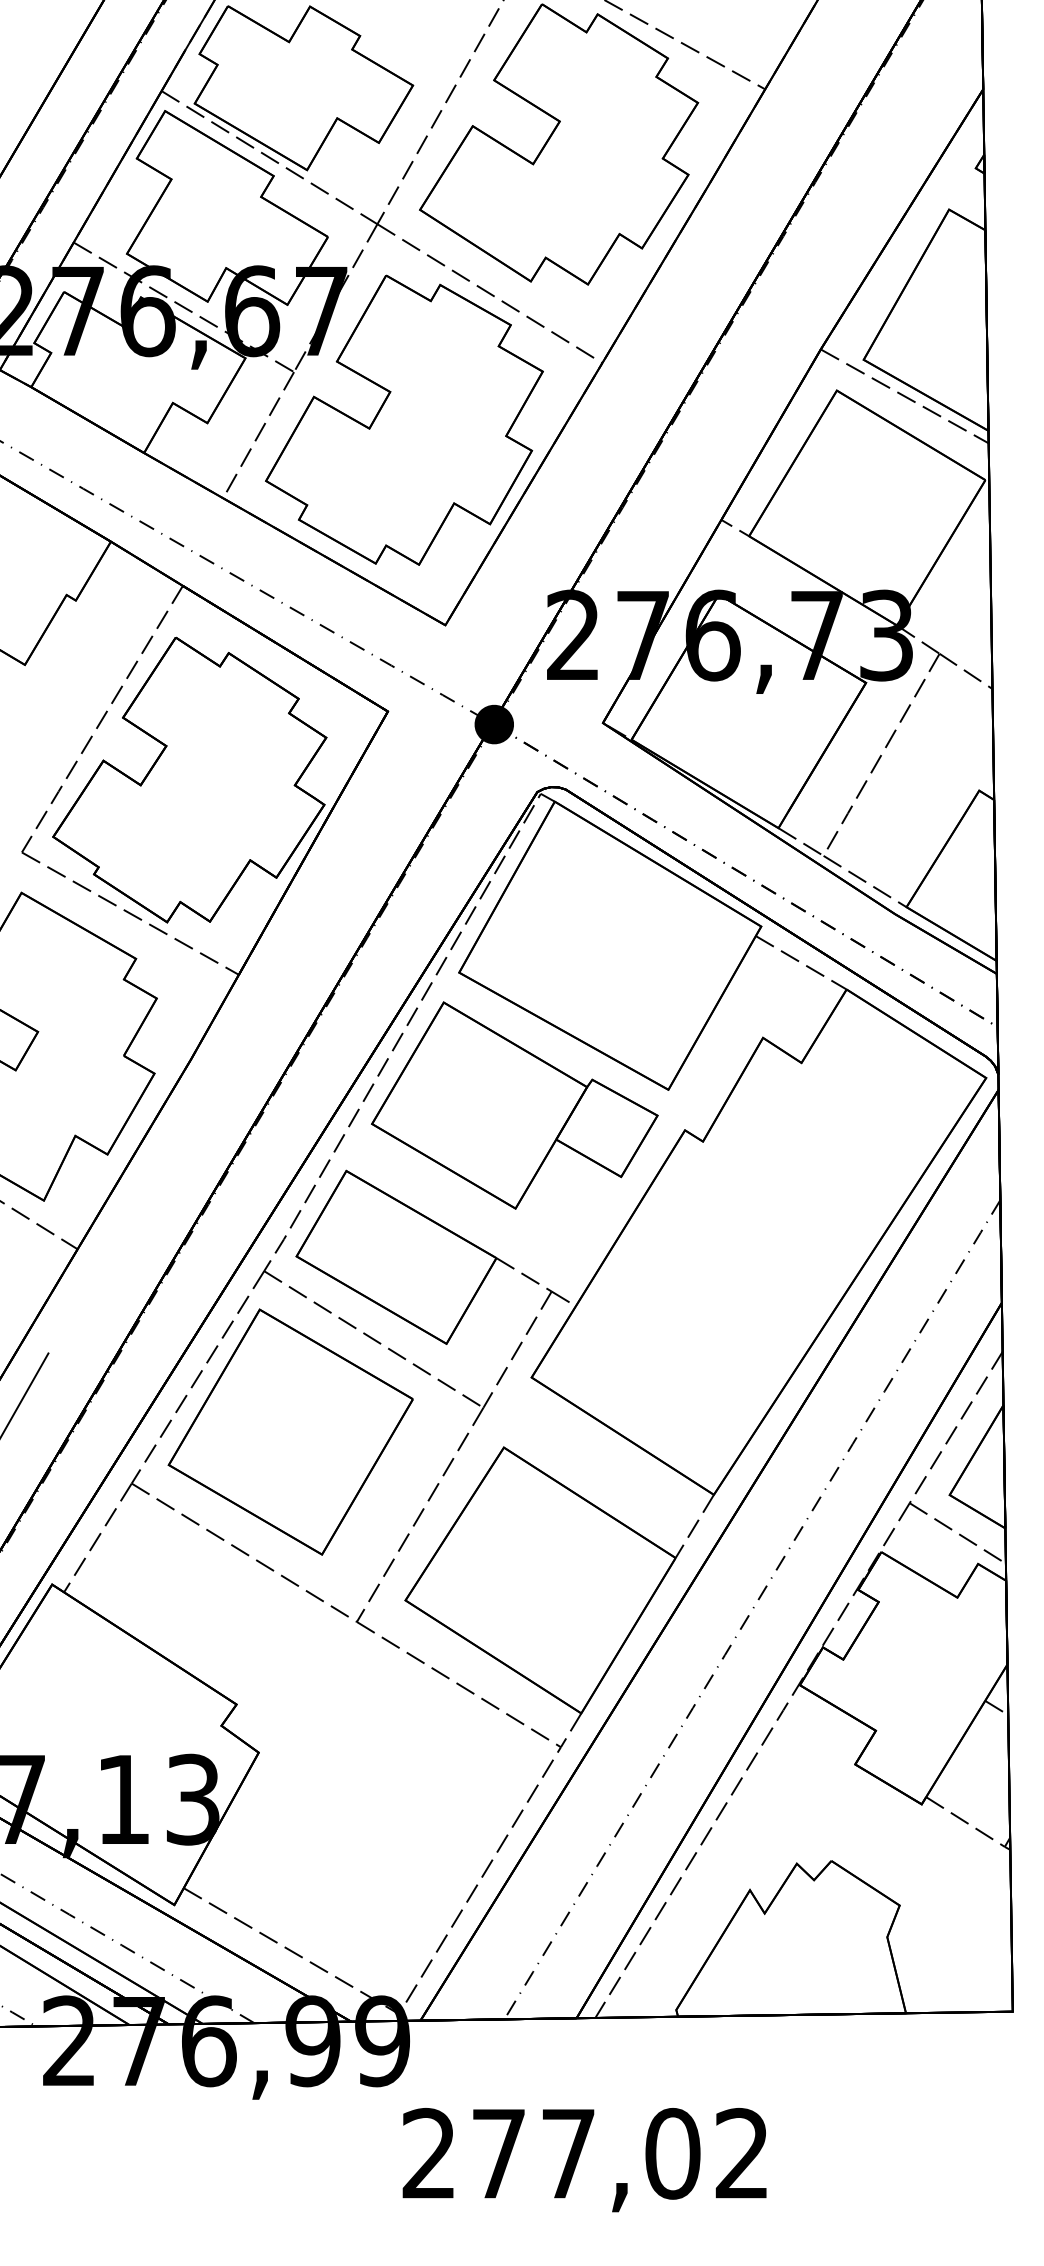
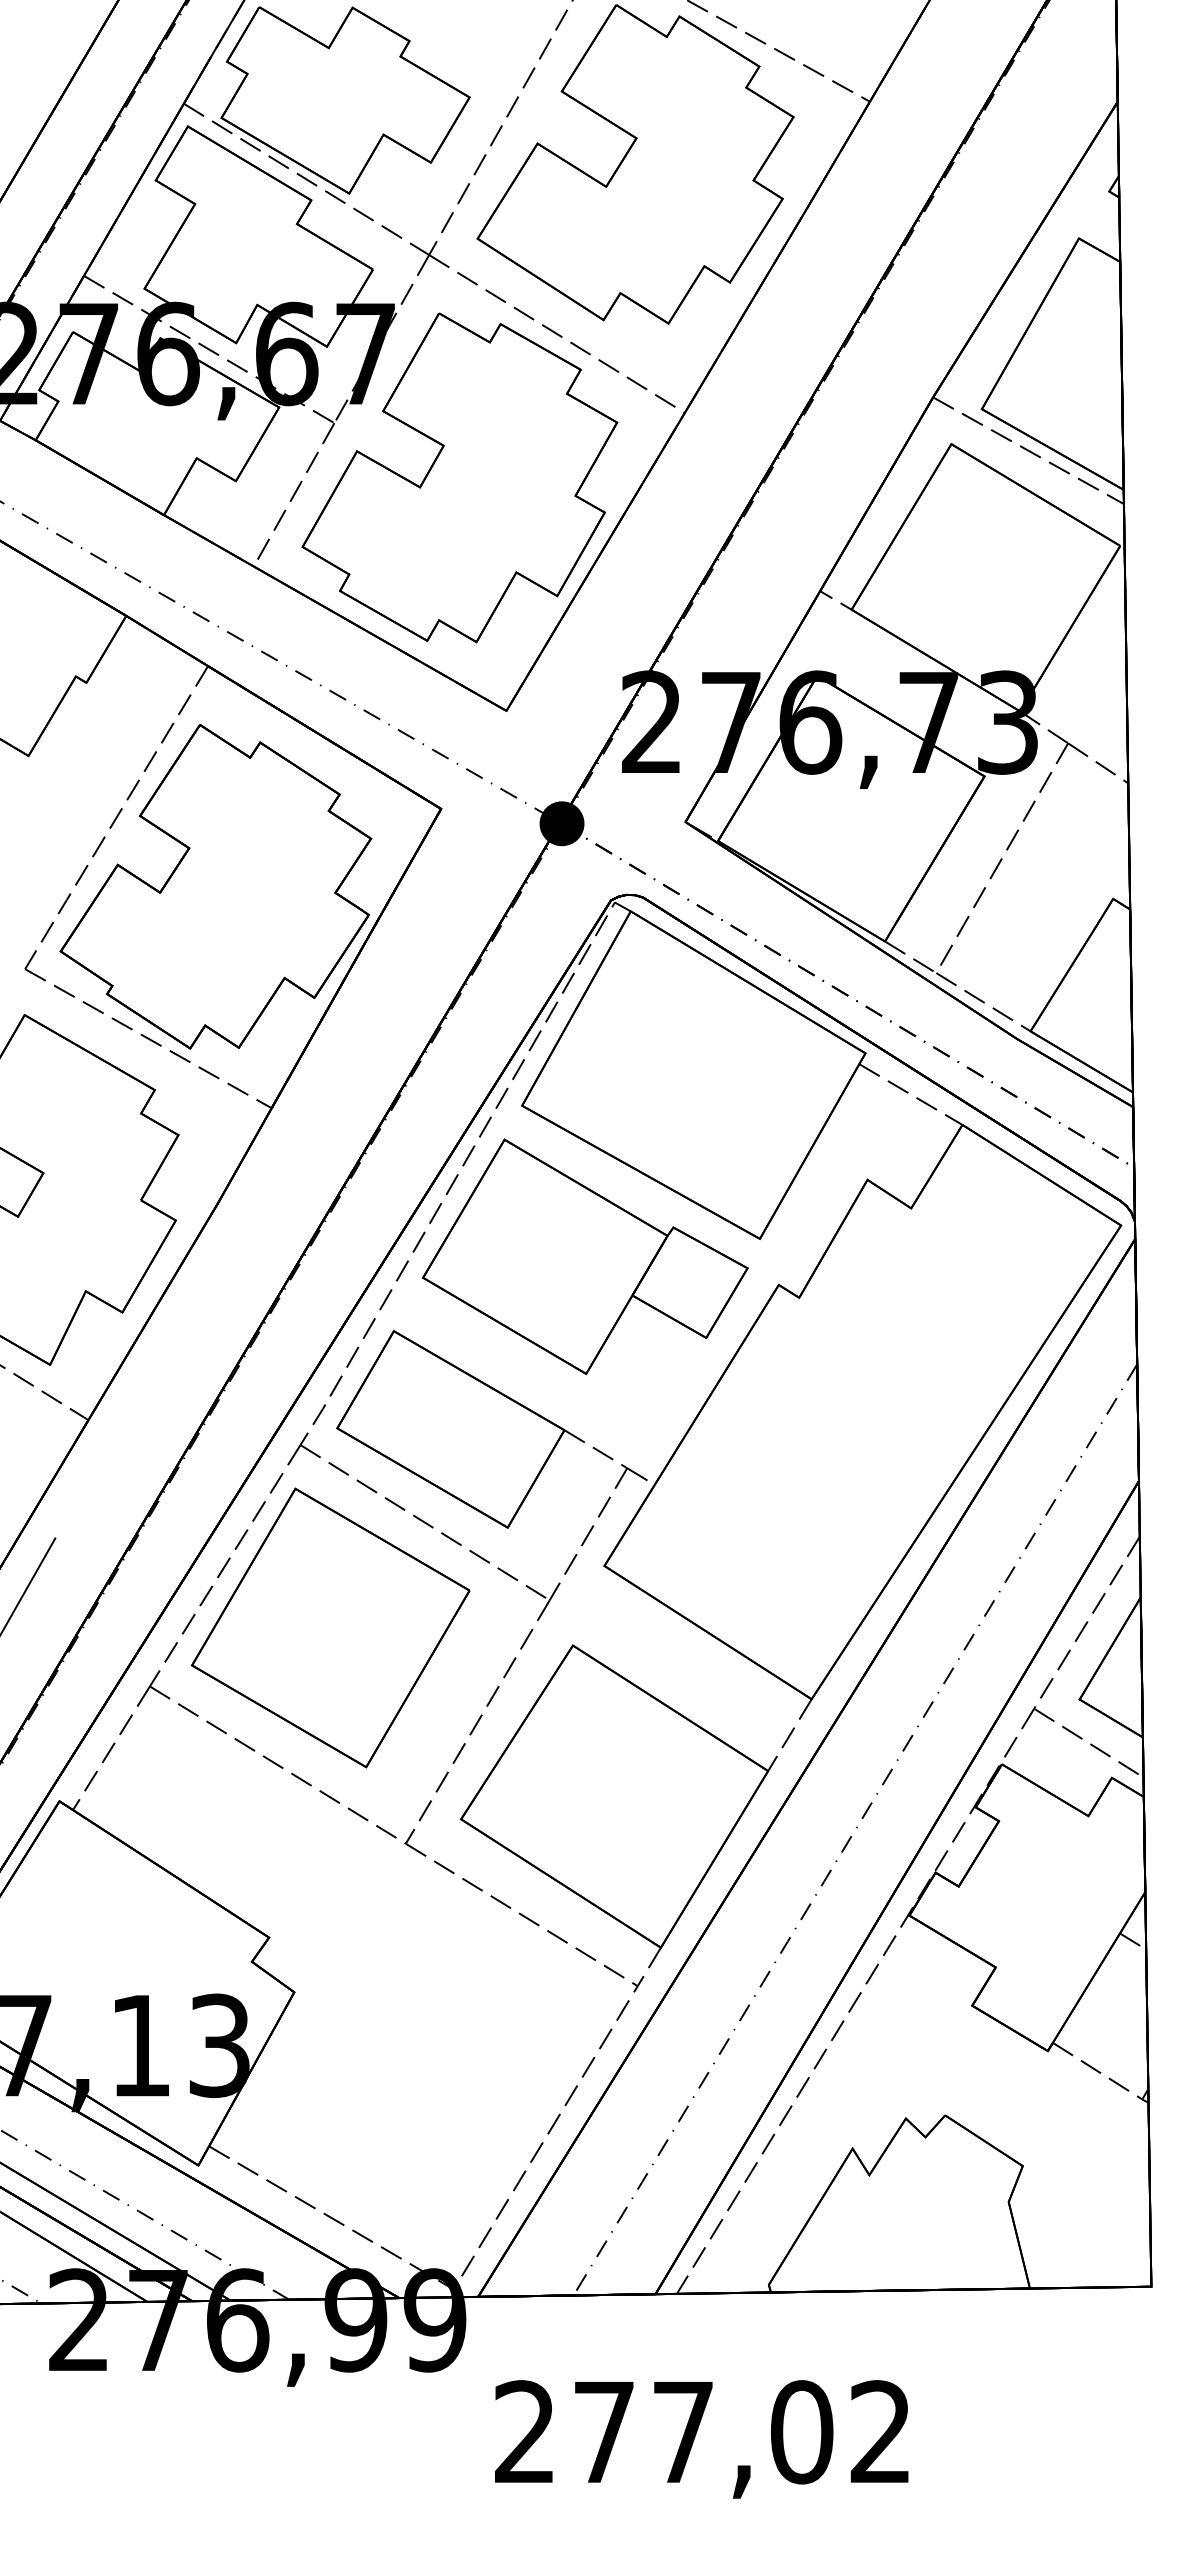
text: (584, 2160) -> (701, 2439), moved

